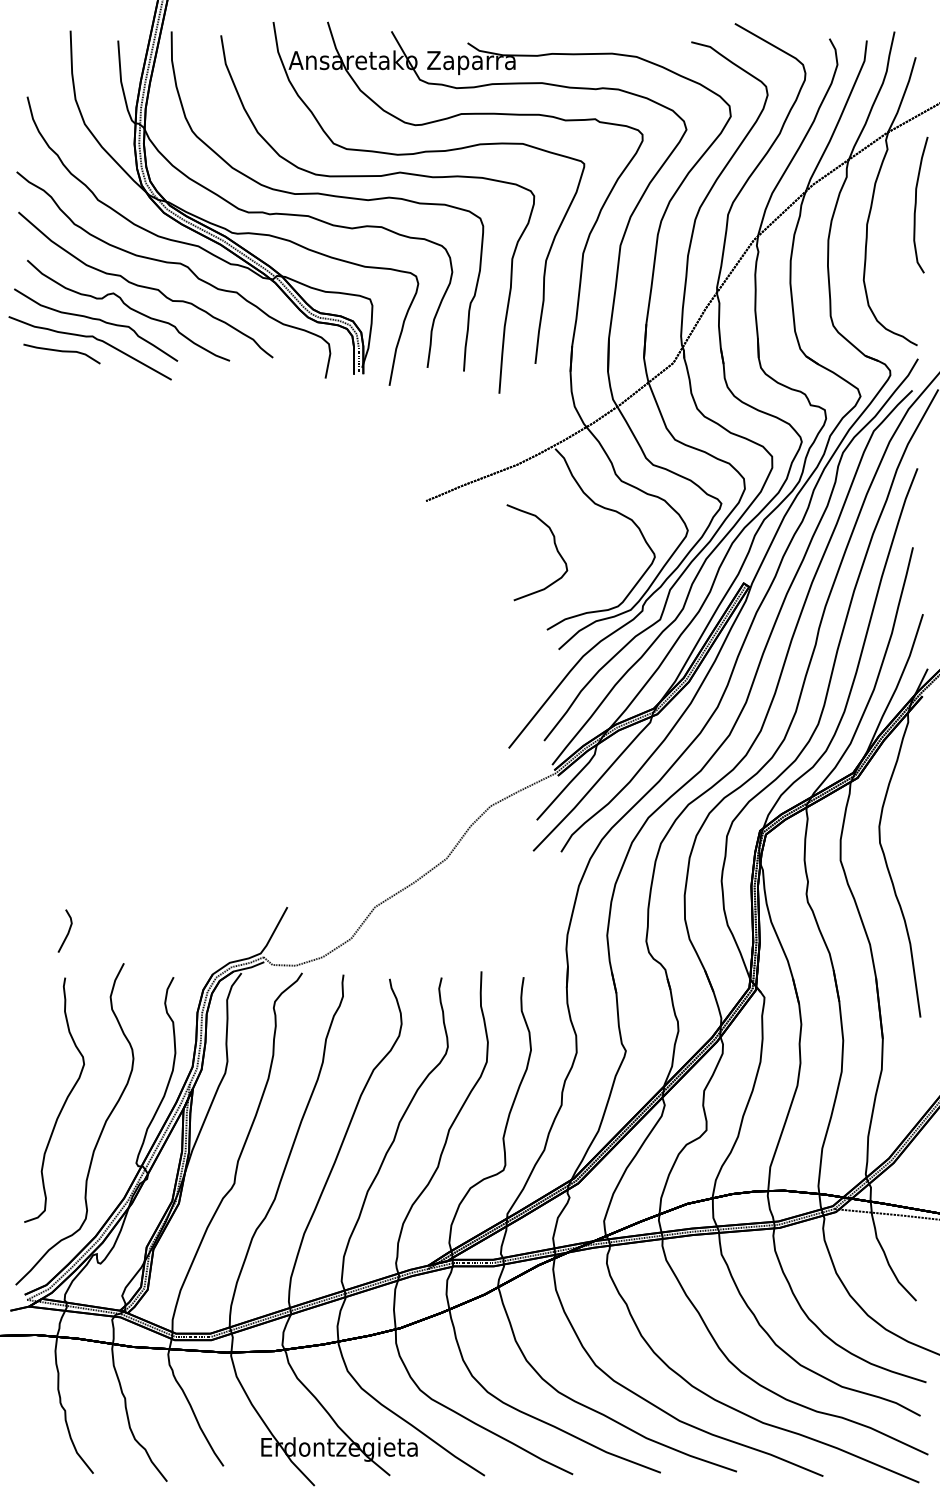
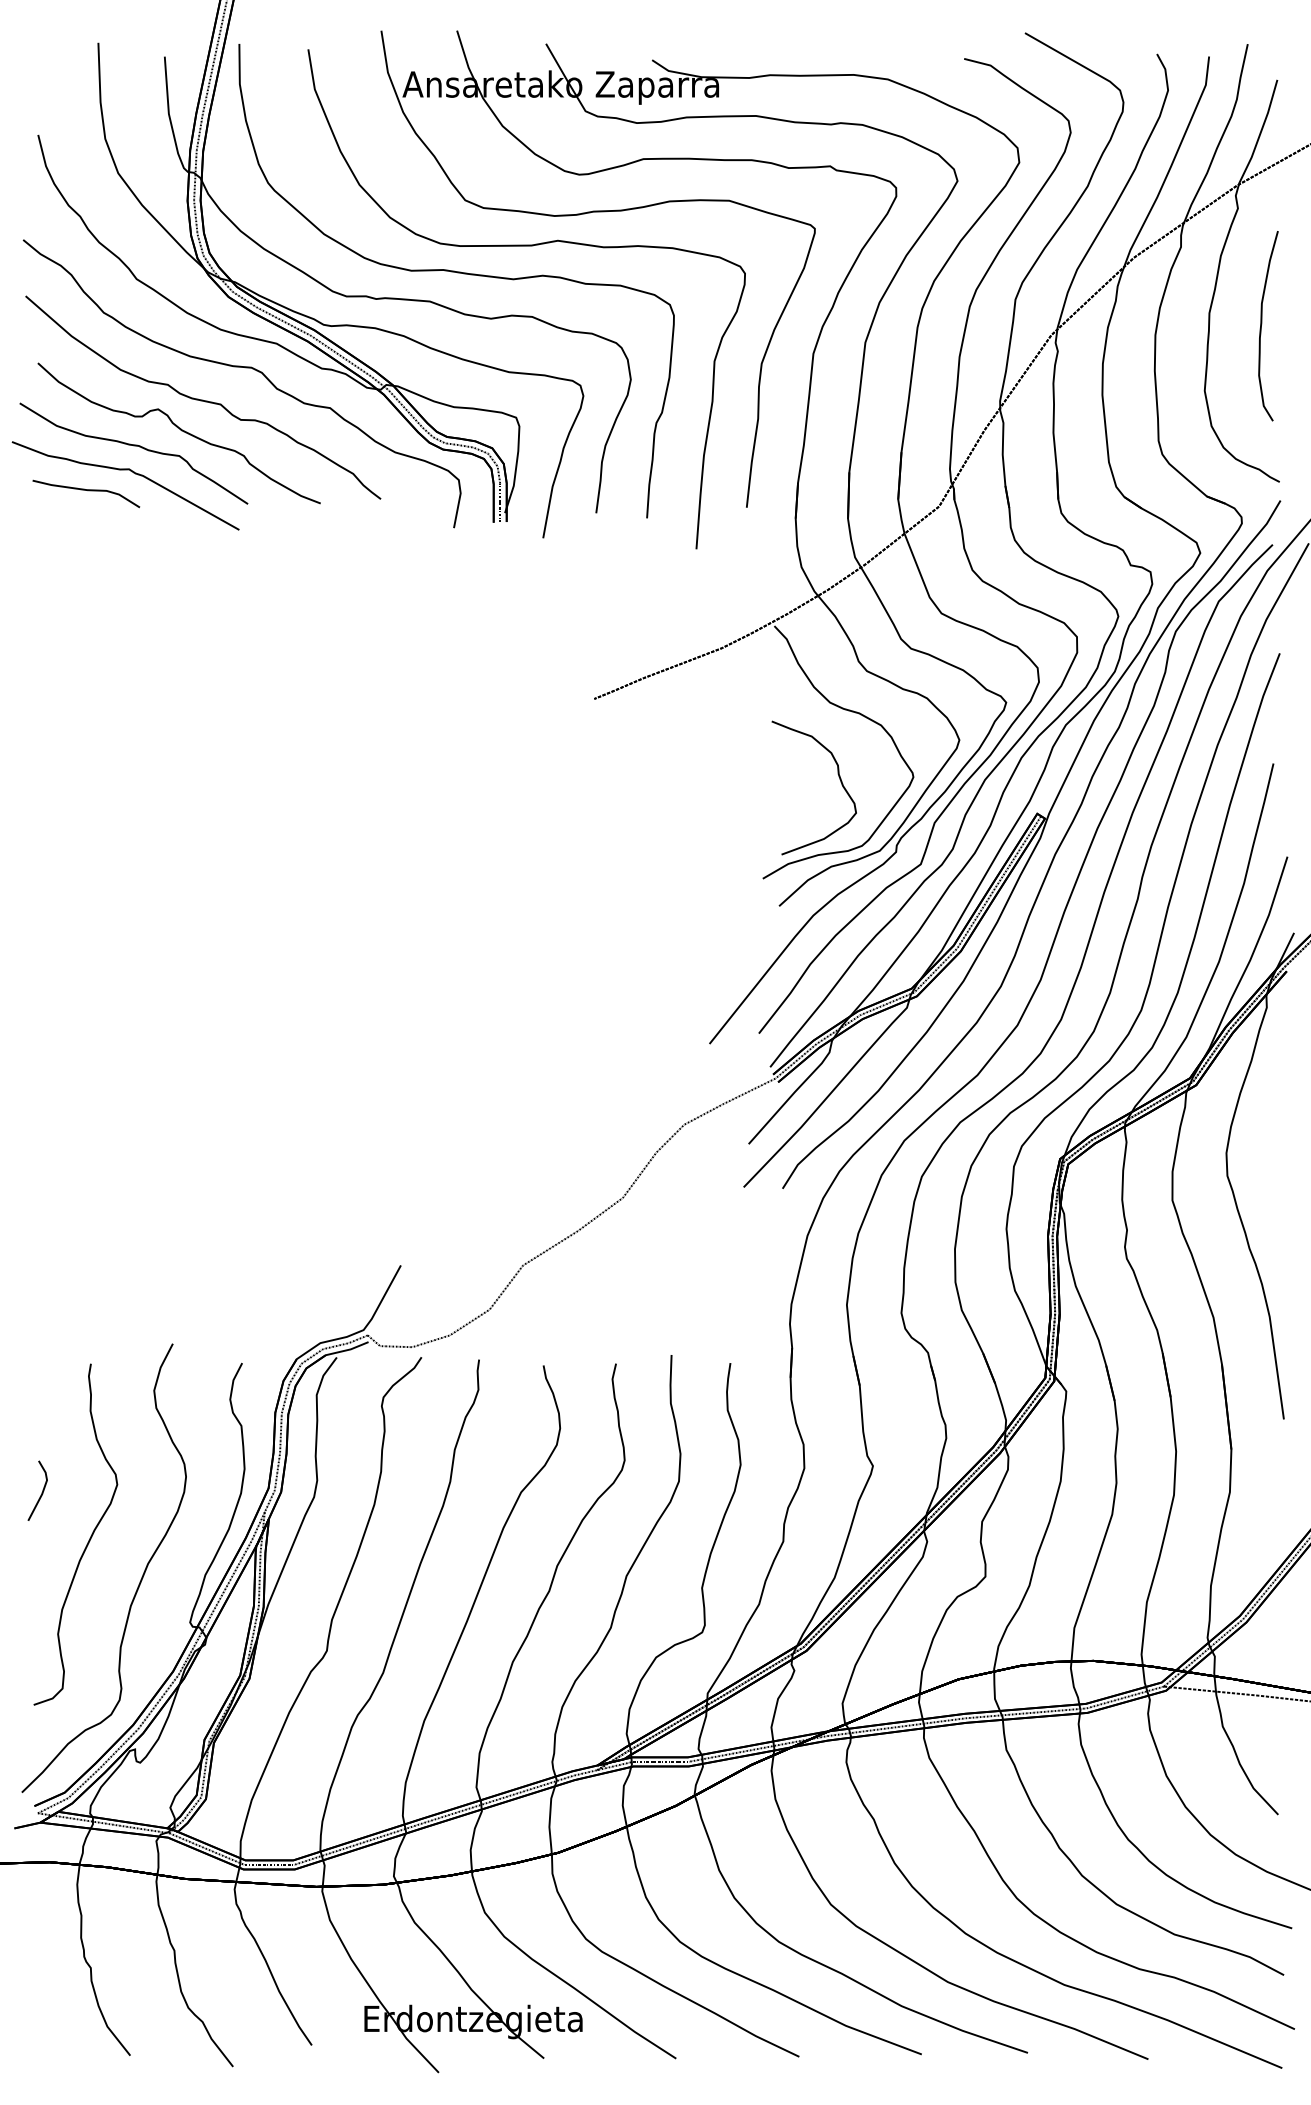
curve: (916, 203) -> (1262, 324), moved
curve: (555, 546) -> (839, 779), moved
line: (67, 932) -> (41, 1492), moved

